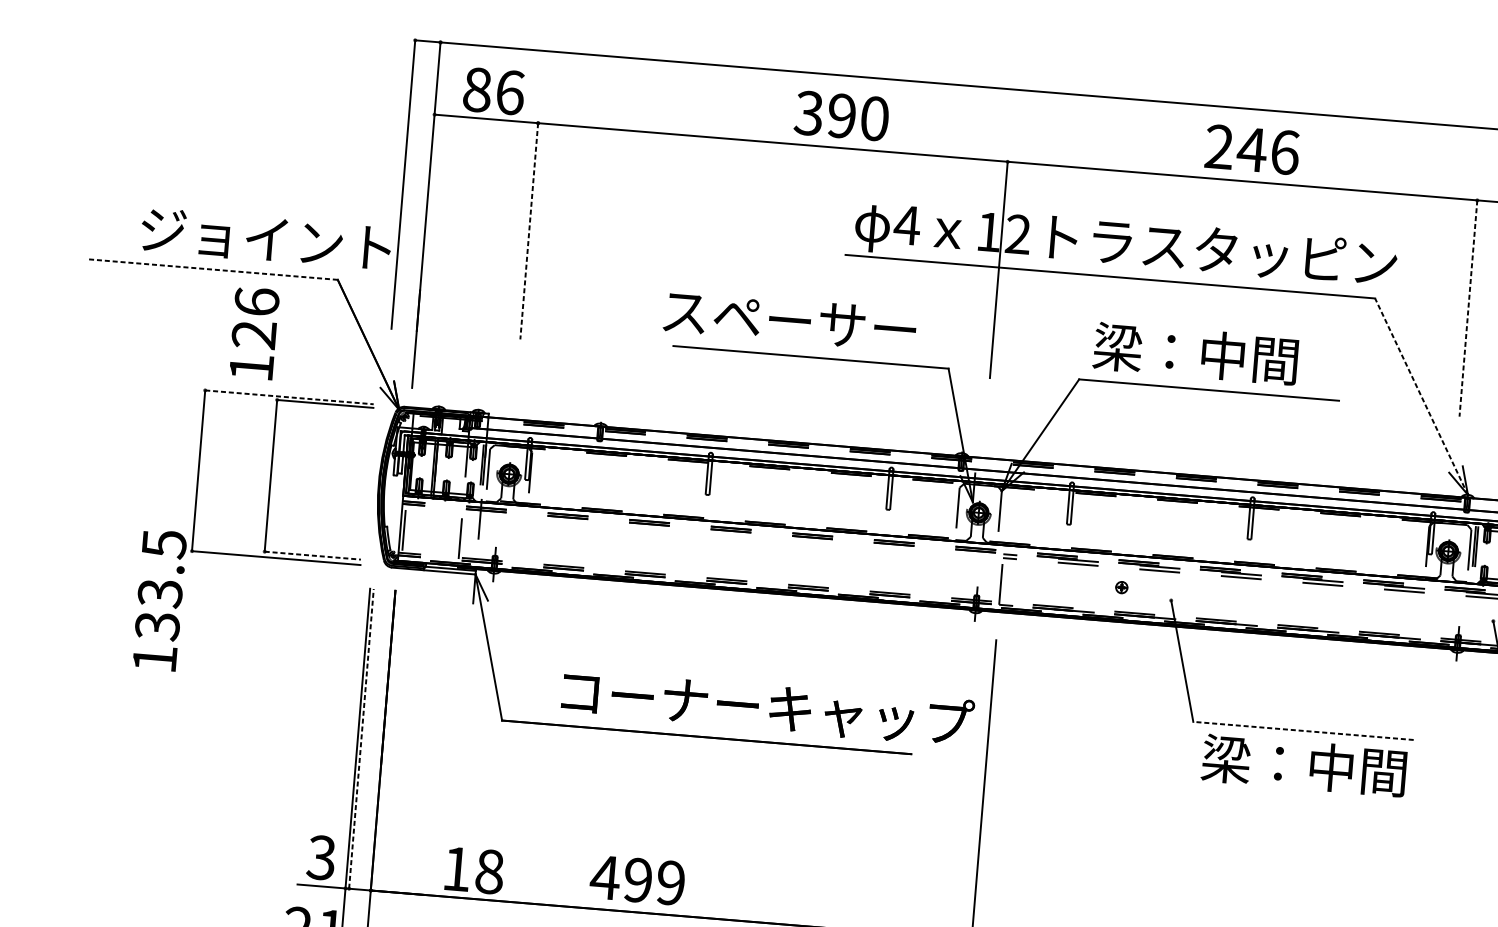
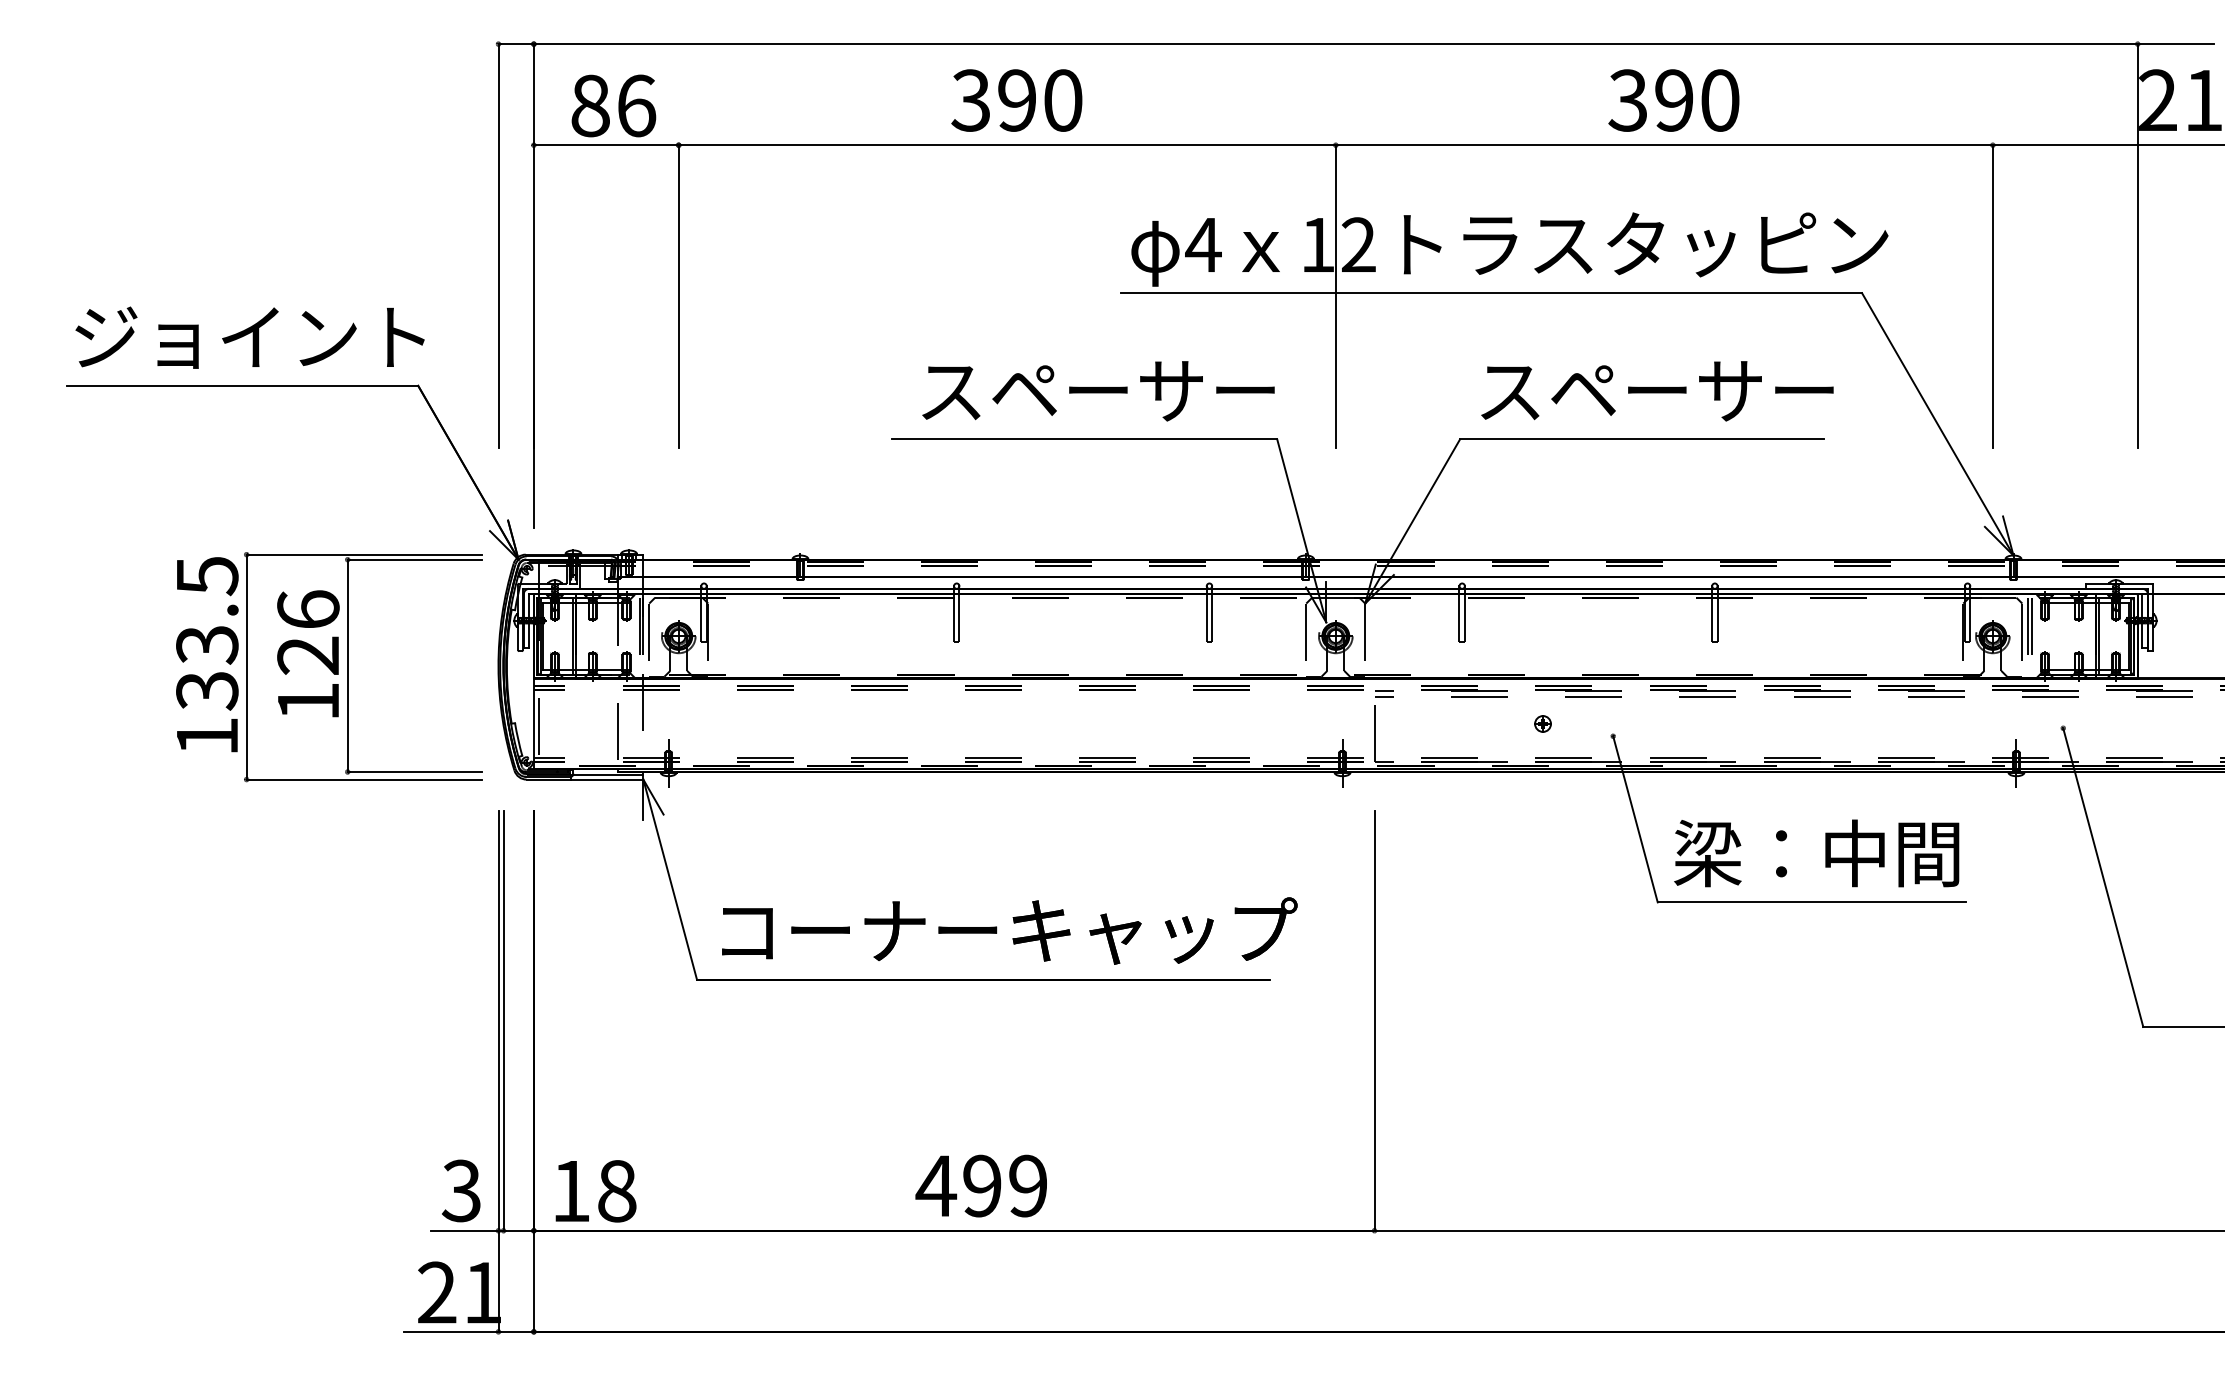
text: (841, 115) -> (1016, 100), moved
text: (1251, 149) -> (1673, 100), 246 -> 390
line: (529, 231) -> (678, 296), dashed -> solid
text: (265, 239) -> (249, 337), moved
line: (212, 269) -> (242, 385), dashed -> solid
line: (1468, 308) -> (1992, 296), dashed -> solid
text: (790, 321) -> (1098, 391), moved
text: (254, 333) -> (308, 653), moved
text: (1221, 355) -> (1654, 390), 梁：中間 -> スペーサー
line: (1421, 396) -> (1937, 423), dashed -> solid
line: (289, 397) -> (364, 554), dashed -> solid
line: (313, 556) -> (415, 772), dashed -> solid
text: (159, 600) -> (207, 654), moved
text: (767, 707) -> (1009, 930), moved
line: (1303, 730) -> (1811, 902), dashed -> solid
line: (361, 739) -> (503, 1021), dashed -> solid
text: (1303, 765) -> (1816, 853), moved
text: (474, 870) -> (595, 1191), moved
text: (636, 879) -> (980, 1185), moved

